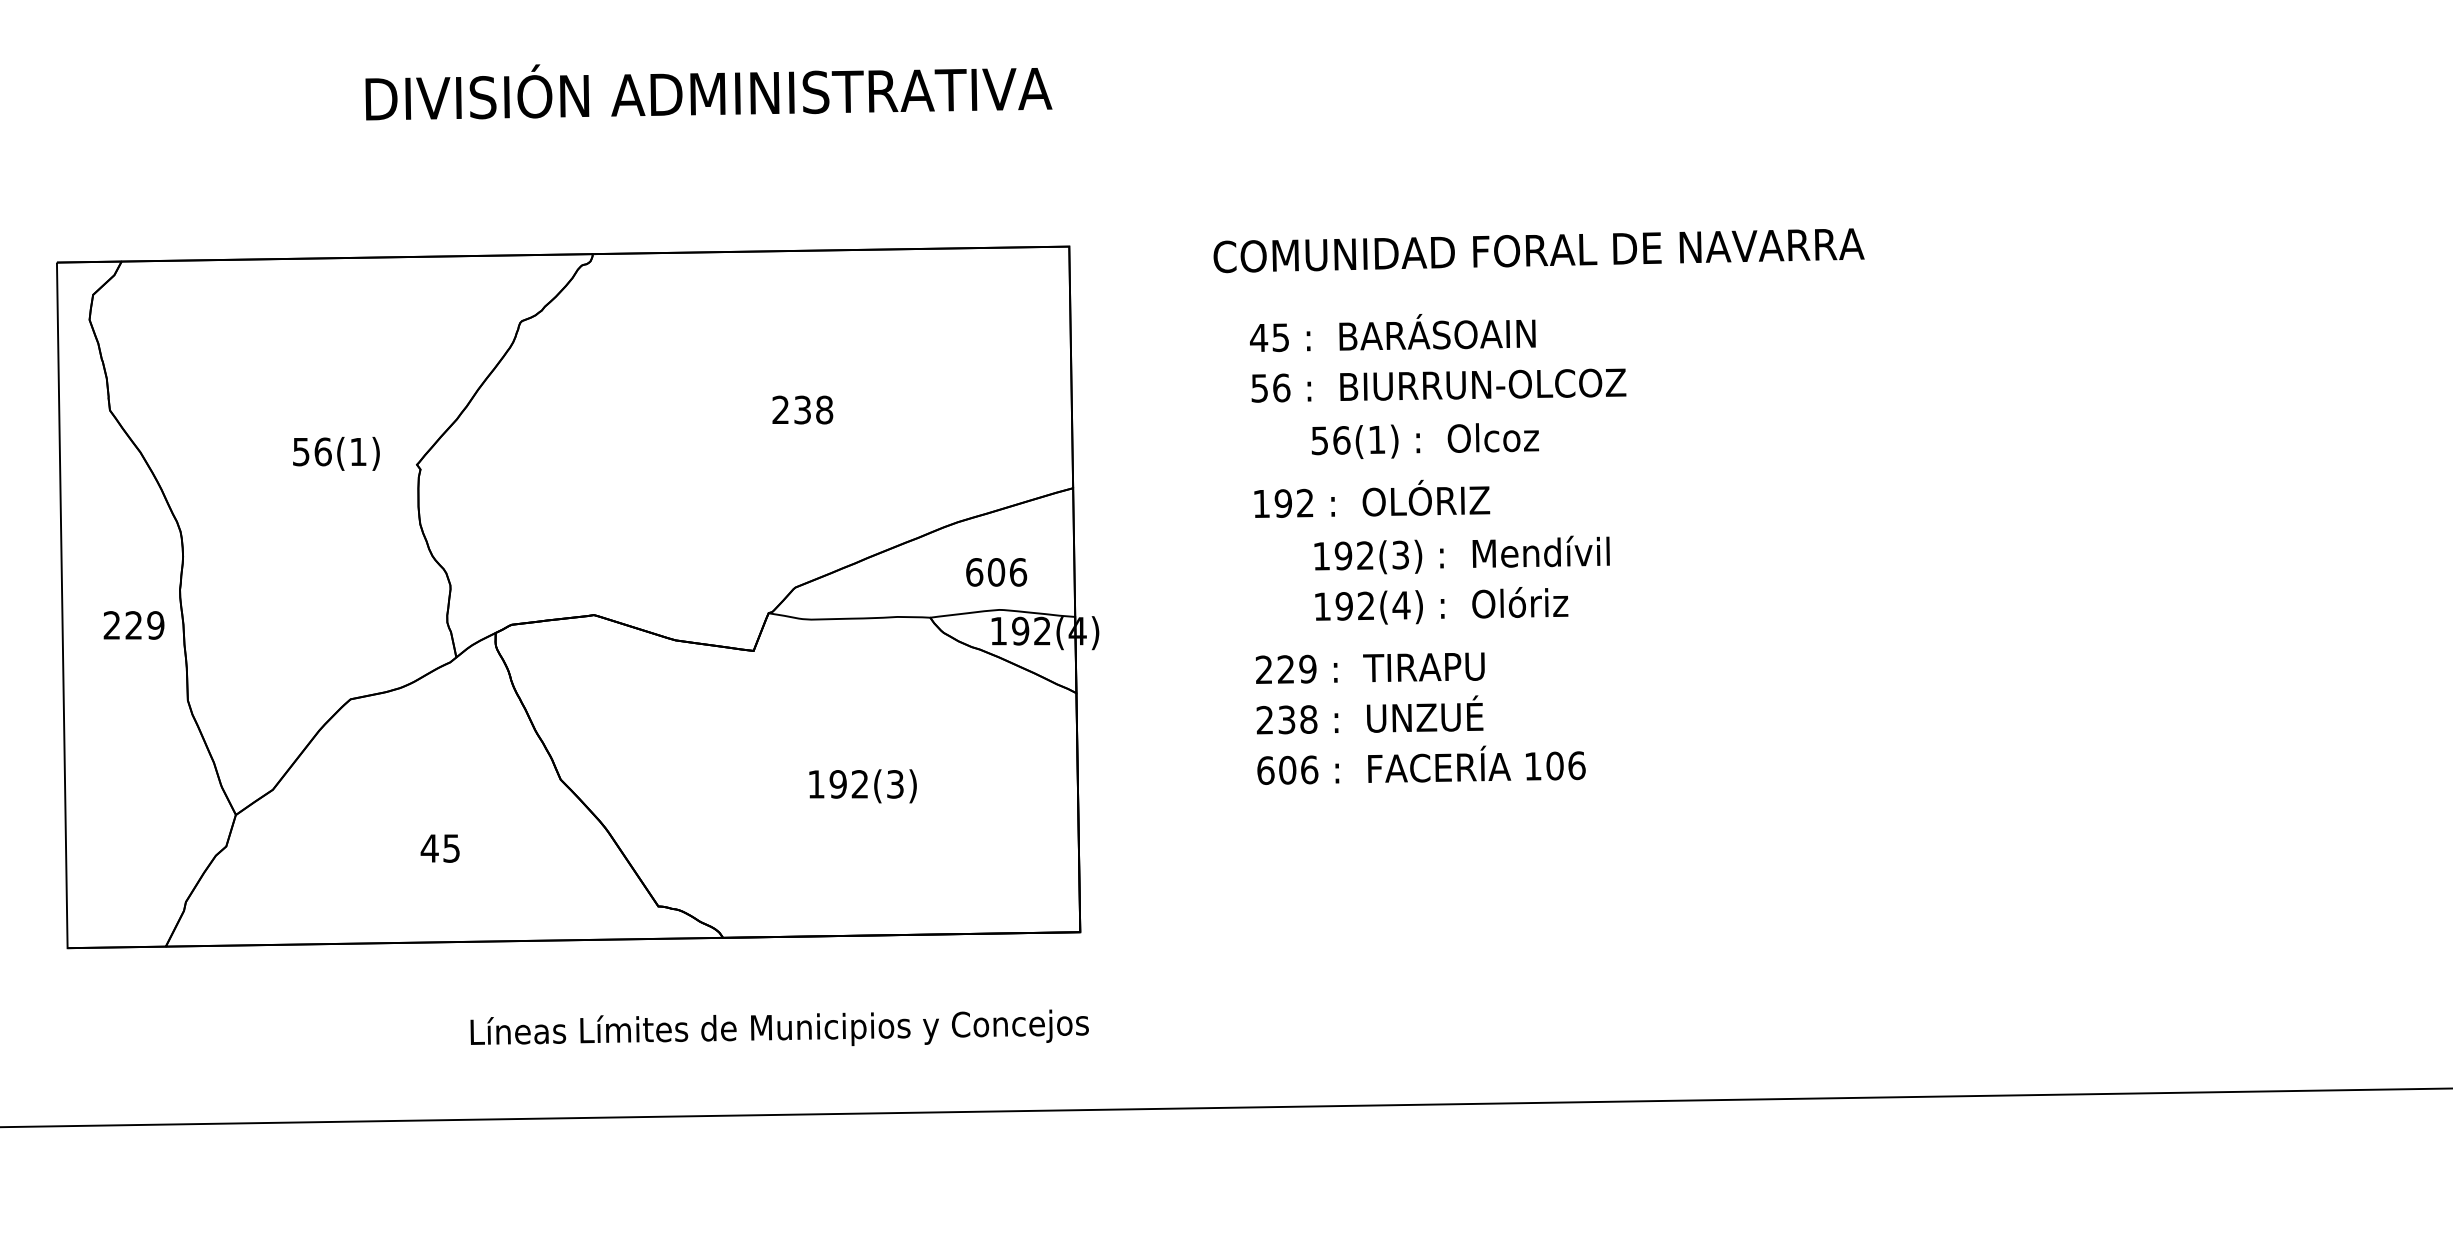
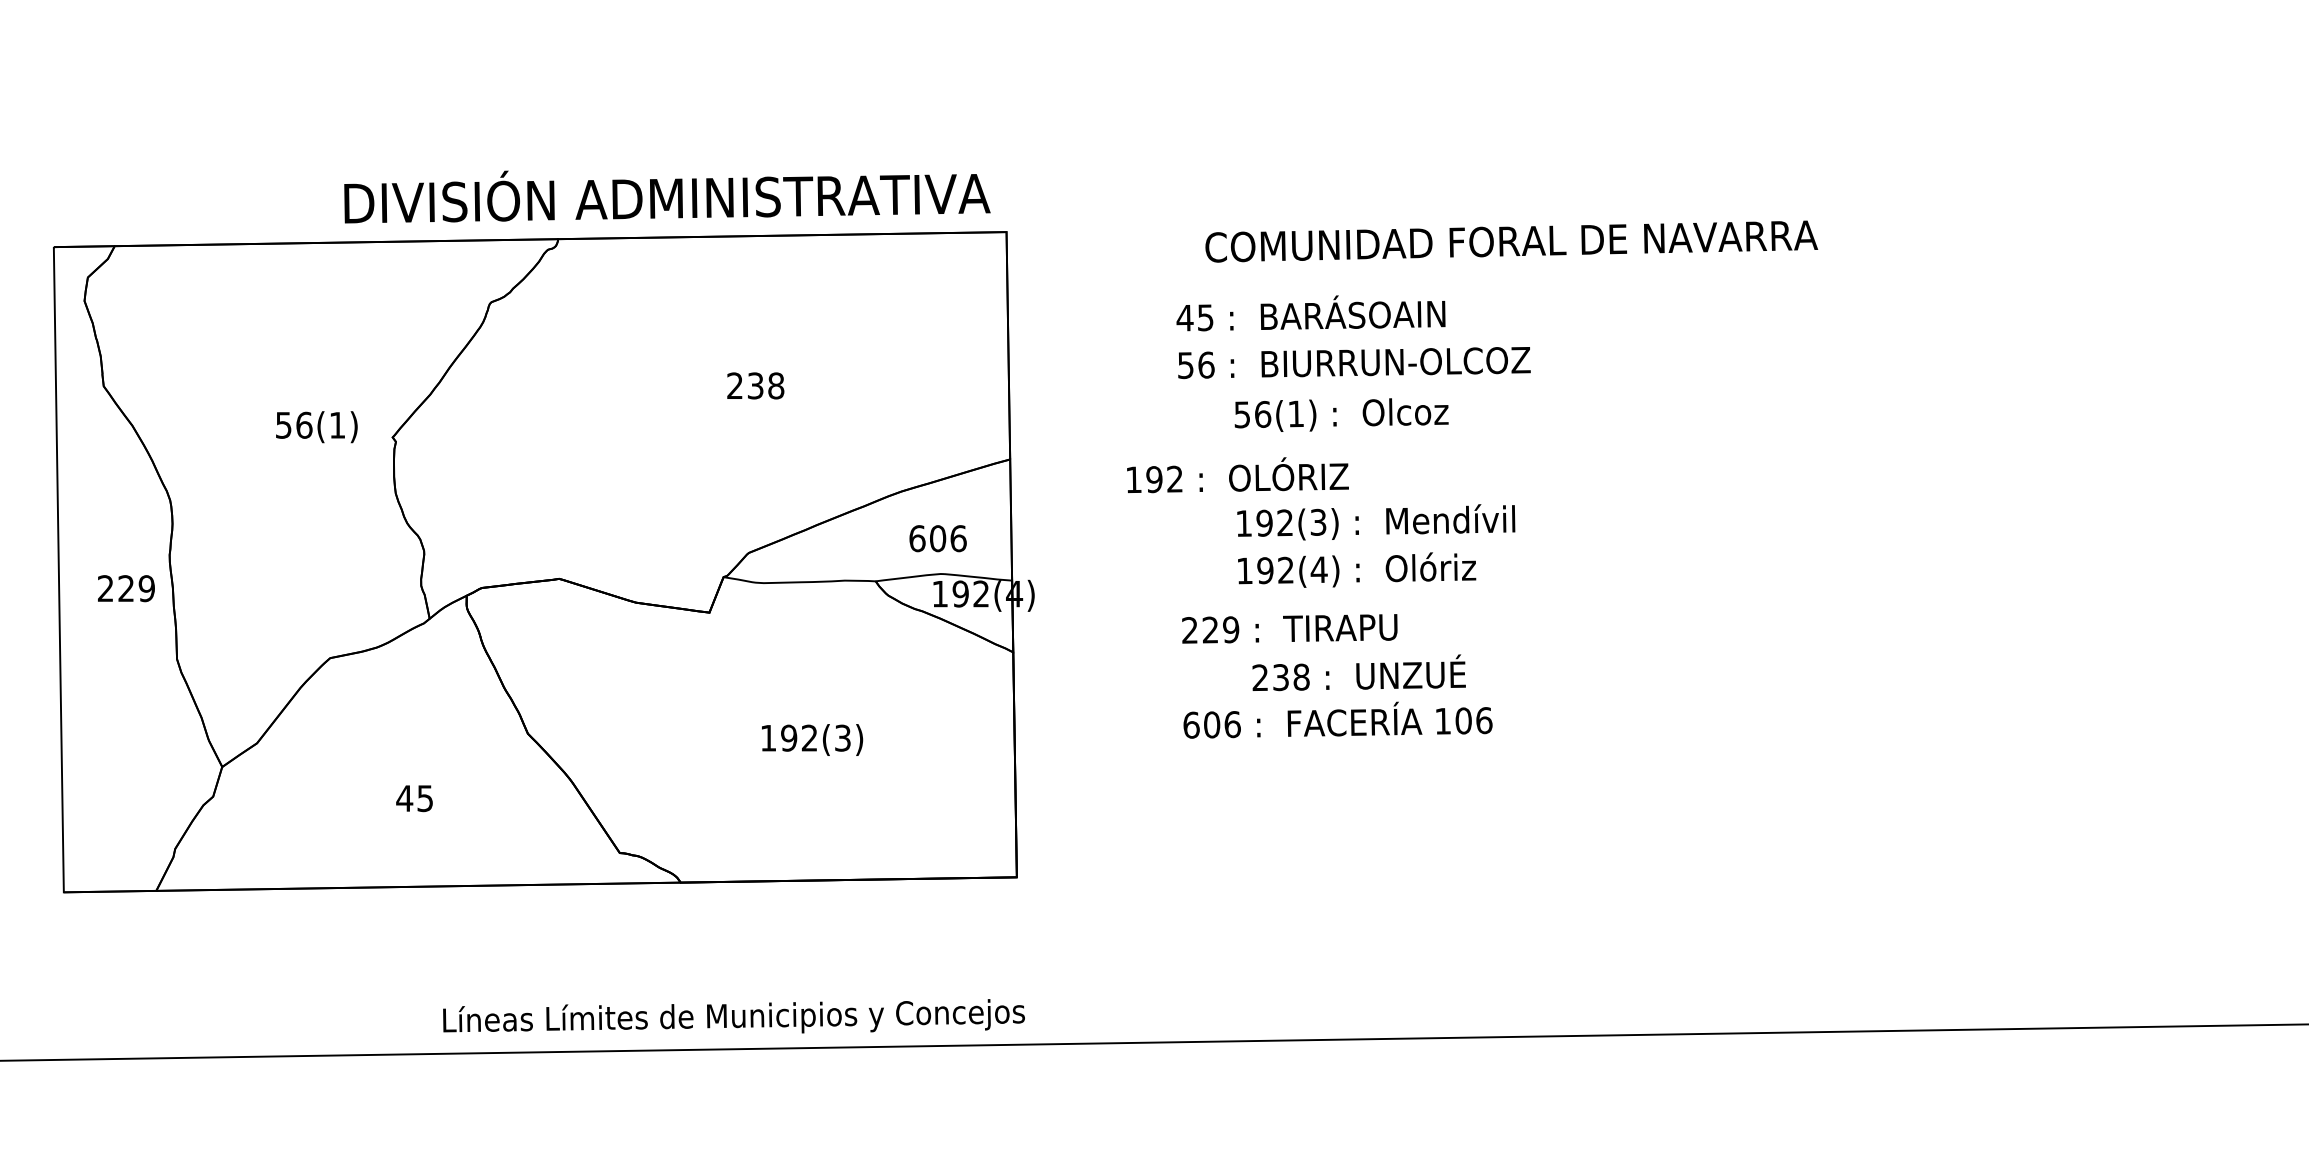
text: (708, 92) -> (667, 197), moved
text: (1538, 250) -> (1511, 241), moved
text: (1372, 498) -> (1238, 474), moved
text: (1369, 714) -> (1358, 672), moved
text: (779, 1027) -> (733, 1015), moved

